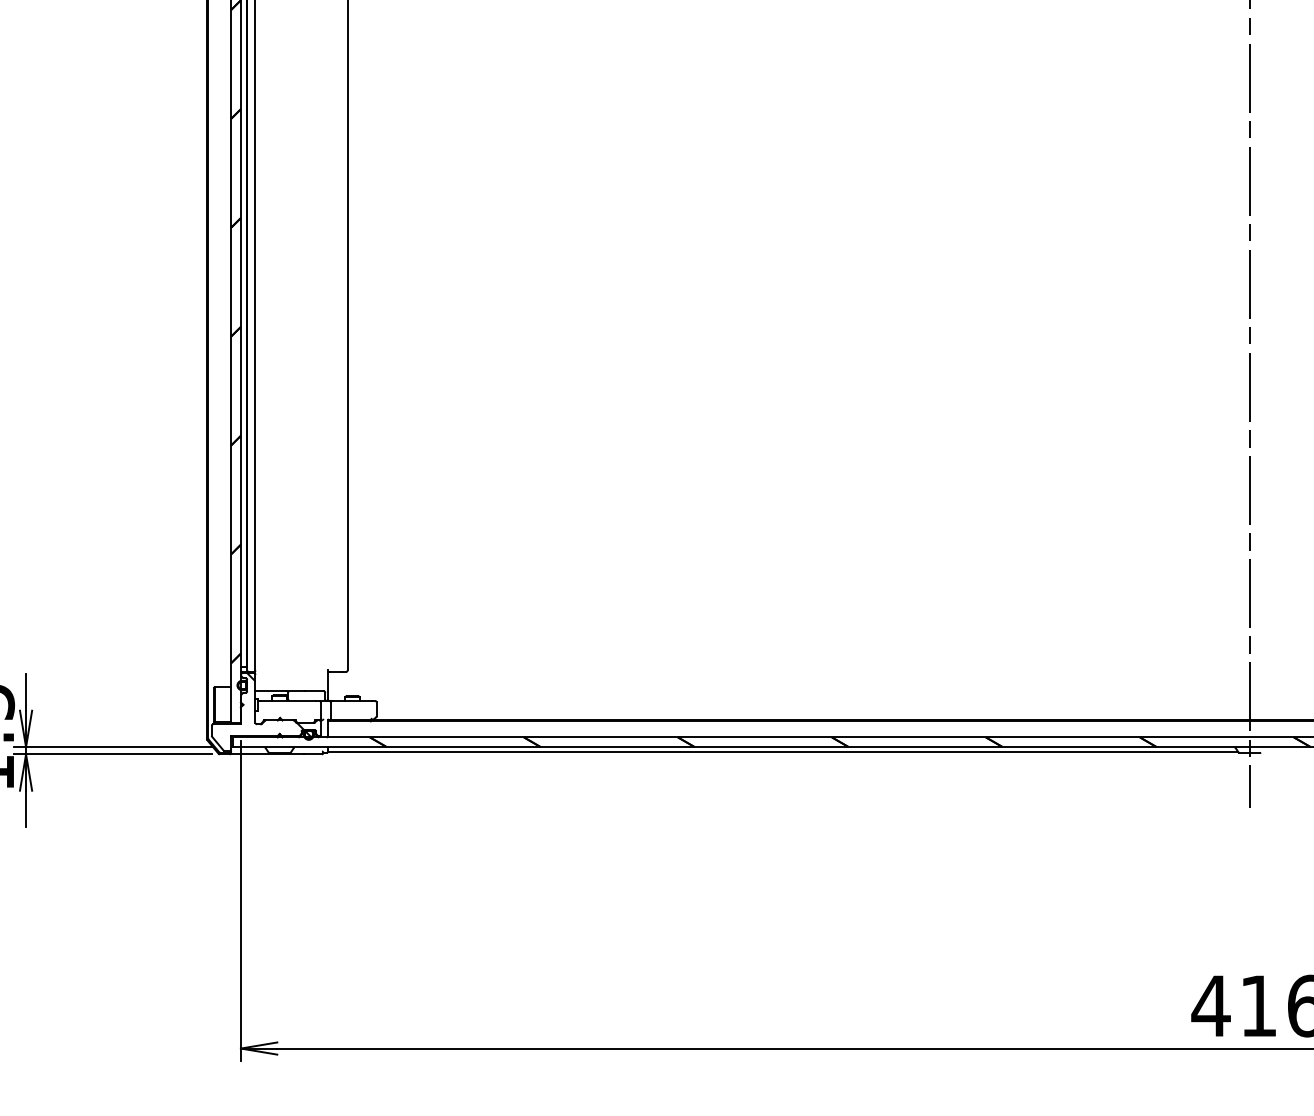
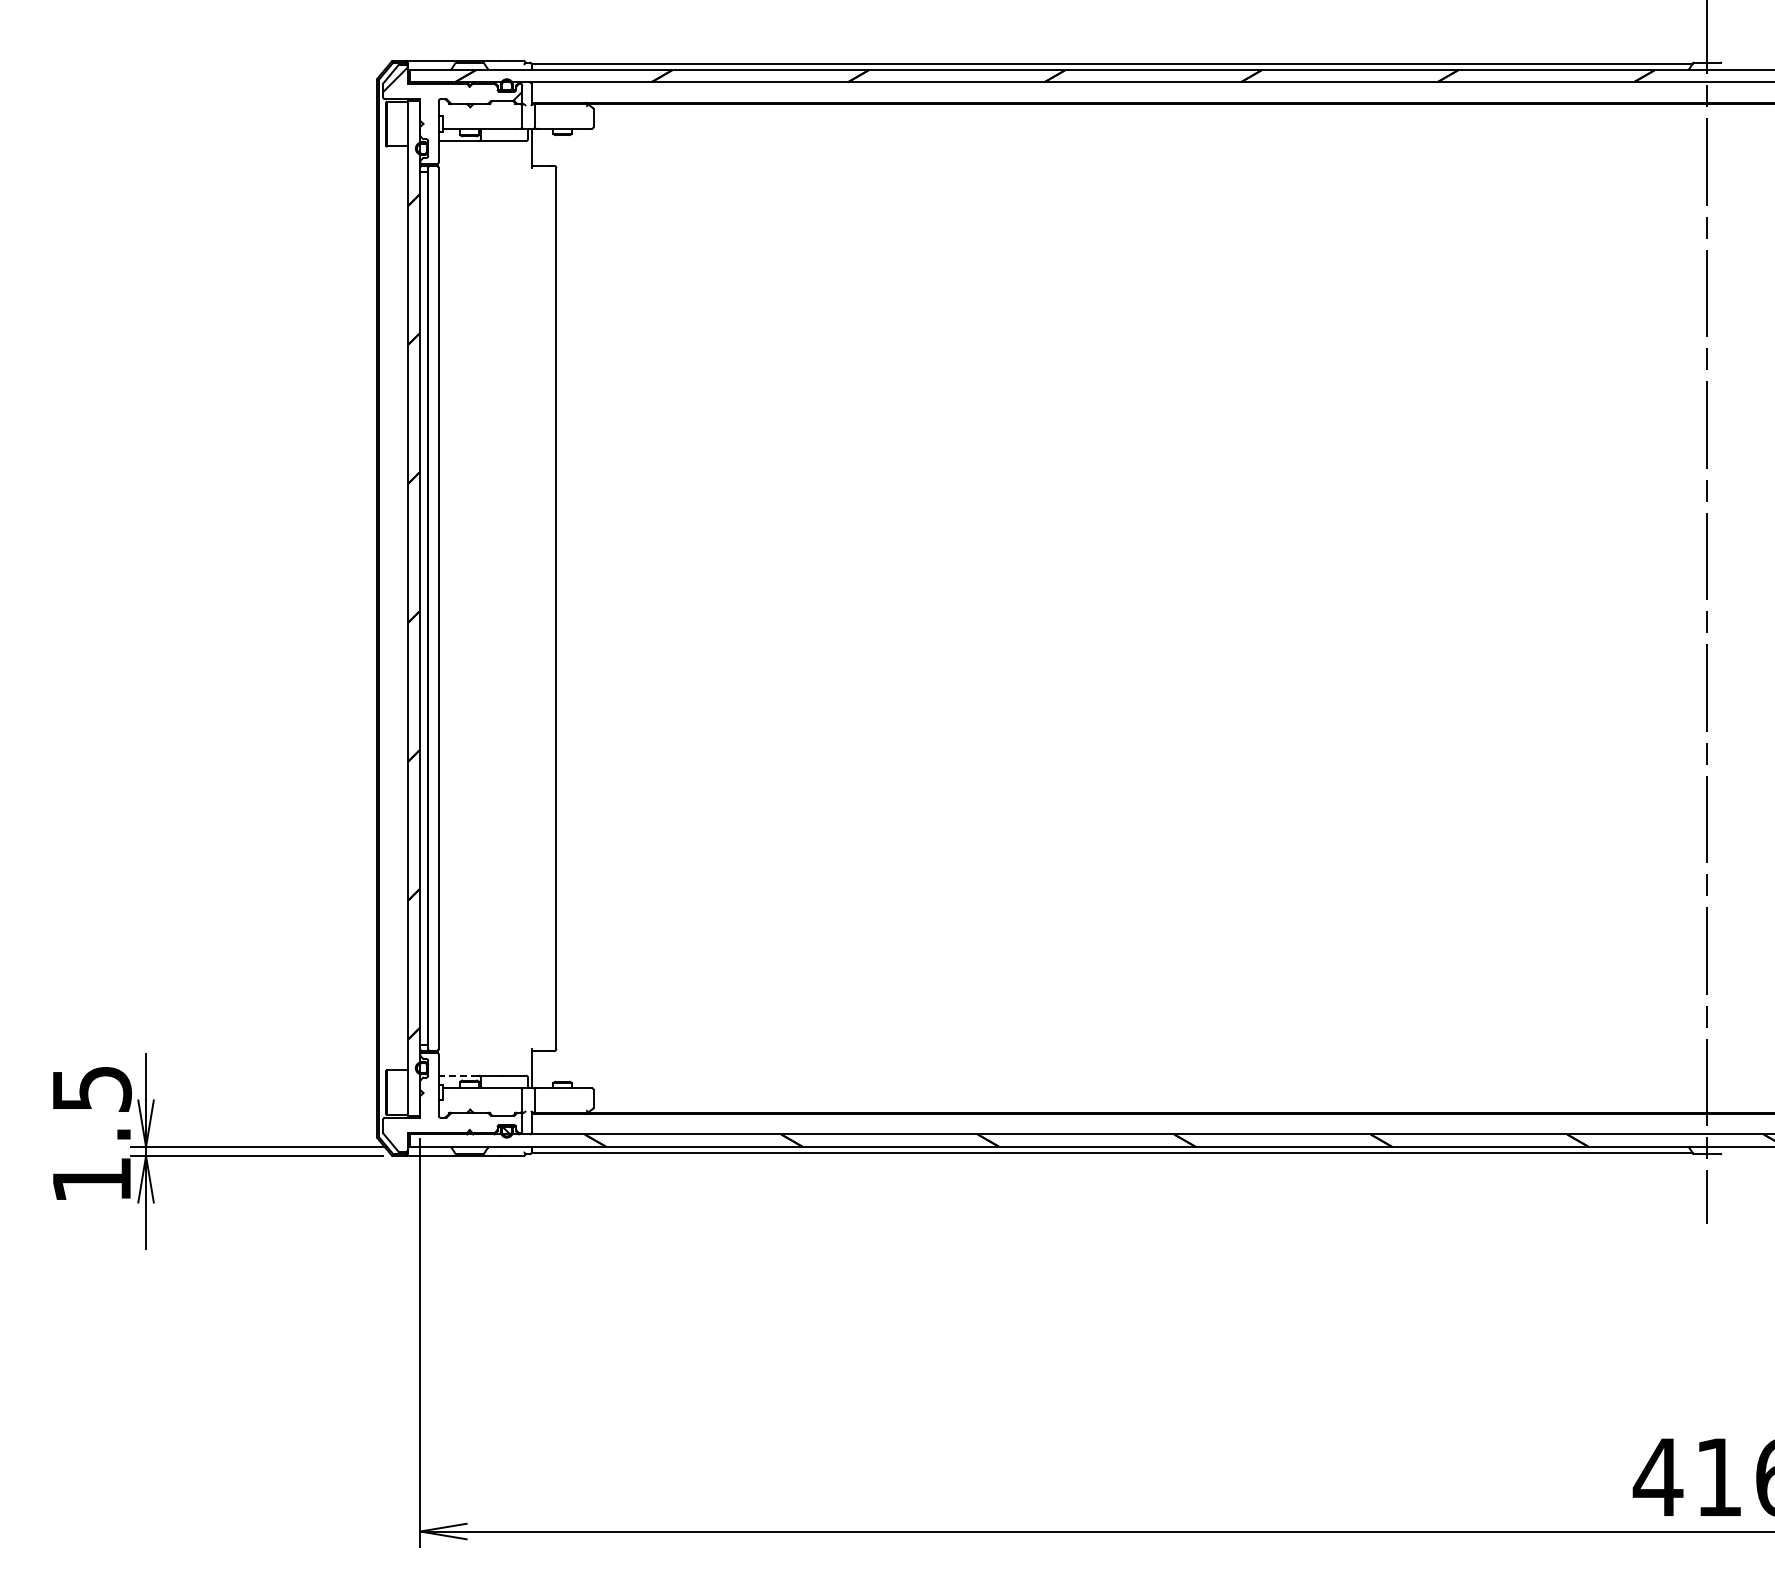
line: (270, 691) -> (458, 1075), solid -> dashed
hatch: (275, 701) -> (464, 1088), removed

